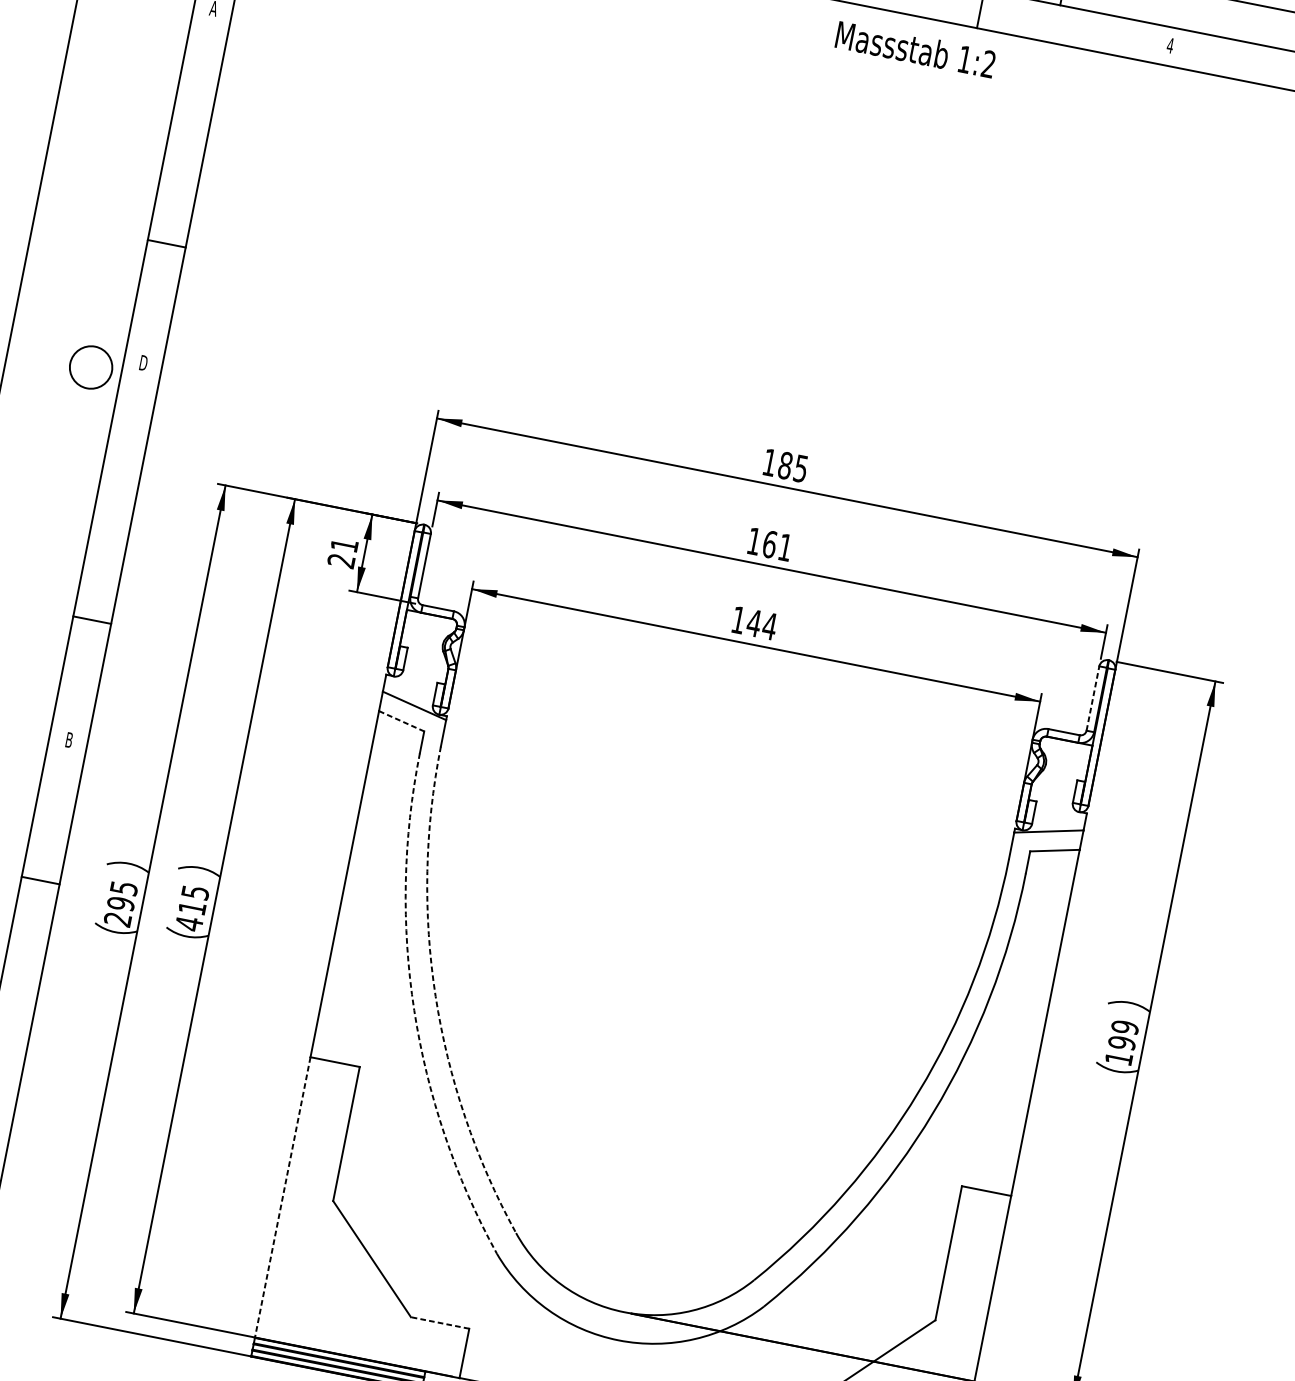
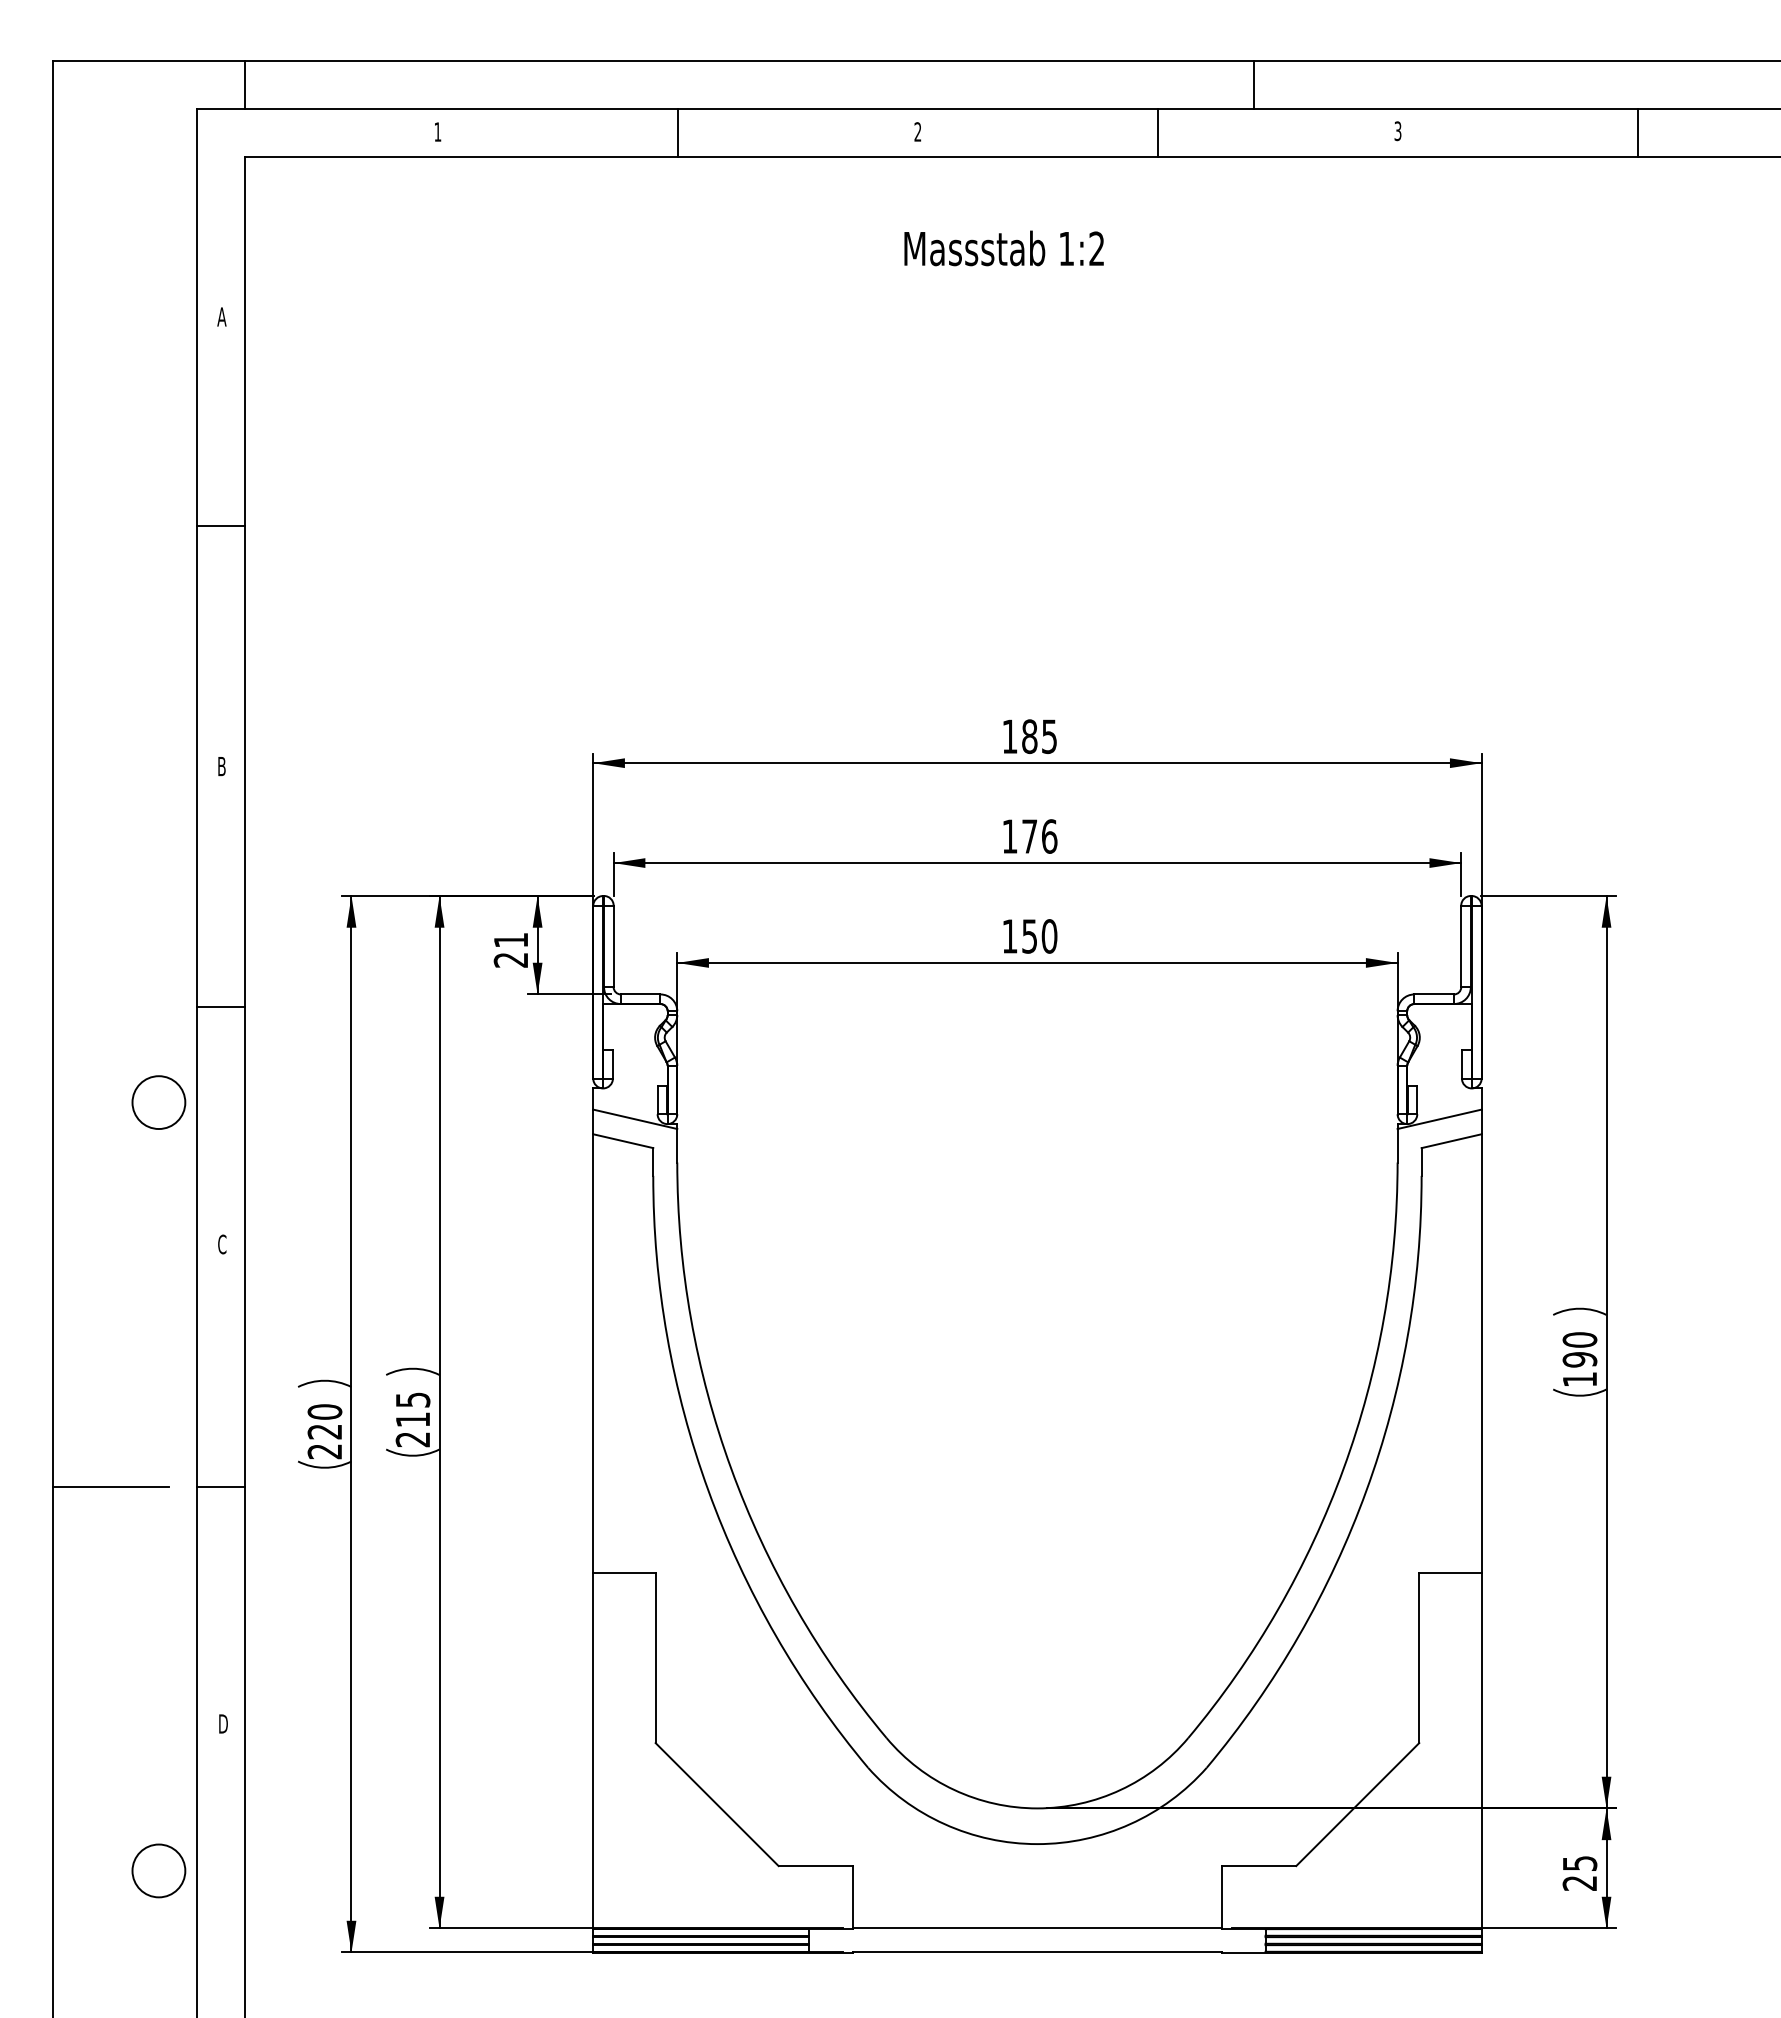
text: (1169, 45) -> (1397, 131), 4 -> 3
text: (915, 49) -> (1003, 248), moved
line: (166, 243) -> (221, 526), moved
text: (143, 363) -> (221, 766), D -> B
circle: (90, 367) -> (158, 1102), moved
text: (777, 545) -> (1039, 836), 161 -> 176
line: (92, 620) -> (221, 1006), moved
text: (761, 624) -> (1039, 936), 144 -> 150
line: (1093, 698) -> (1461, 946), dashed -> solid
line: (401, 721) -> (623, 1141), dashed -> solid
text: (69, 740) -> (222, 1244), B -> C
line: (40, 880) -> (221, 1486), moved
text: (122, 895) -> (324, 1421), 295 -> 220
text: (188, 923) -> (412, 1439), 415 -> 215
arc: (435, 996) -> (731, 1468), dashed -> solid
arc: (414, 1010) -> (708, 1490), dashed -> solid
text: (1124, 1027) -> (1579, 1339), 199 -> 190
line: (283, 1197) -> (593, 1750), dashed -> solid
line: (439, 1323) -> (815, 1866), dashed -> solid

